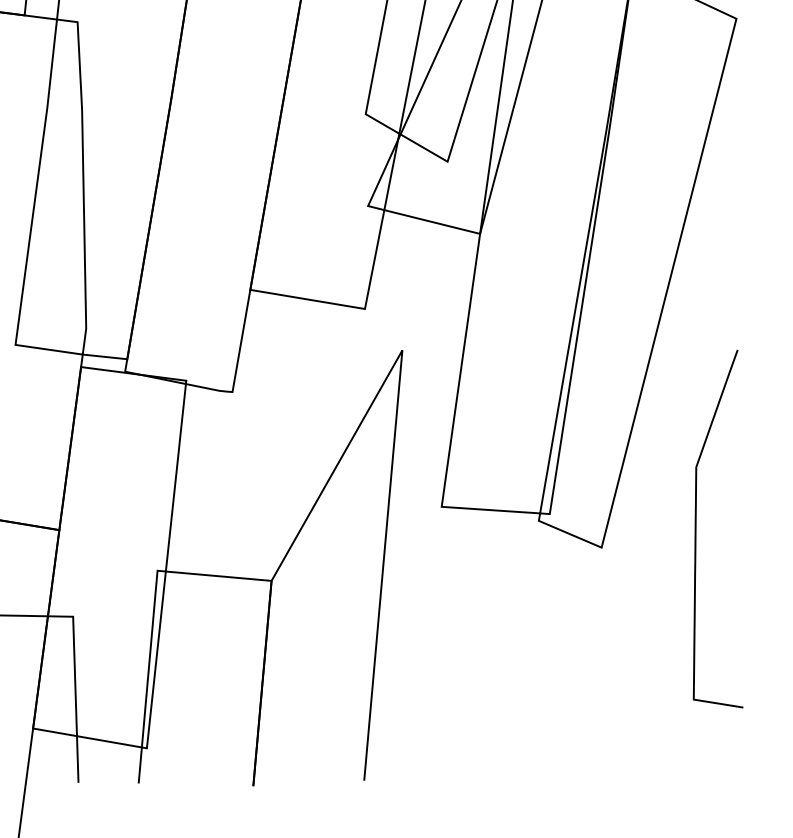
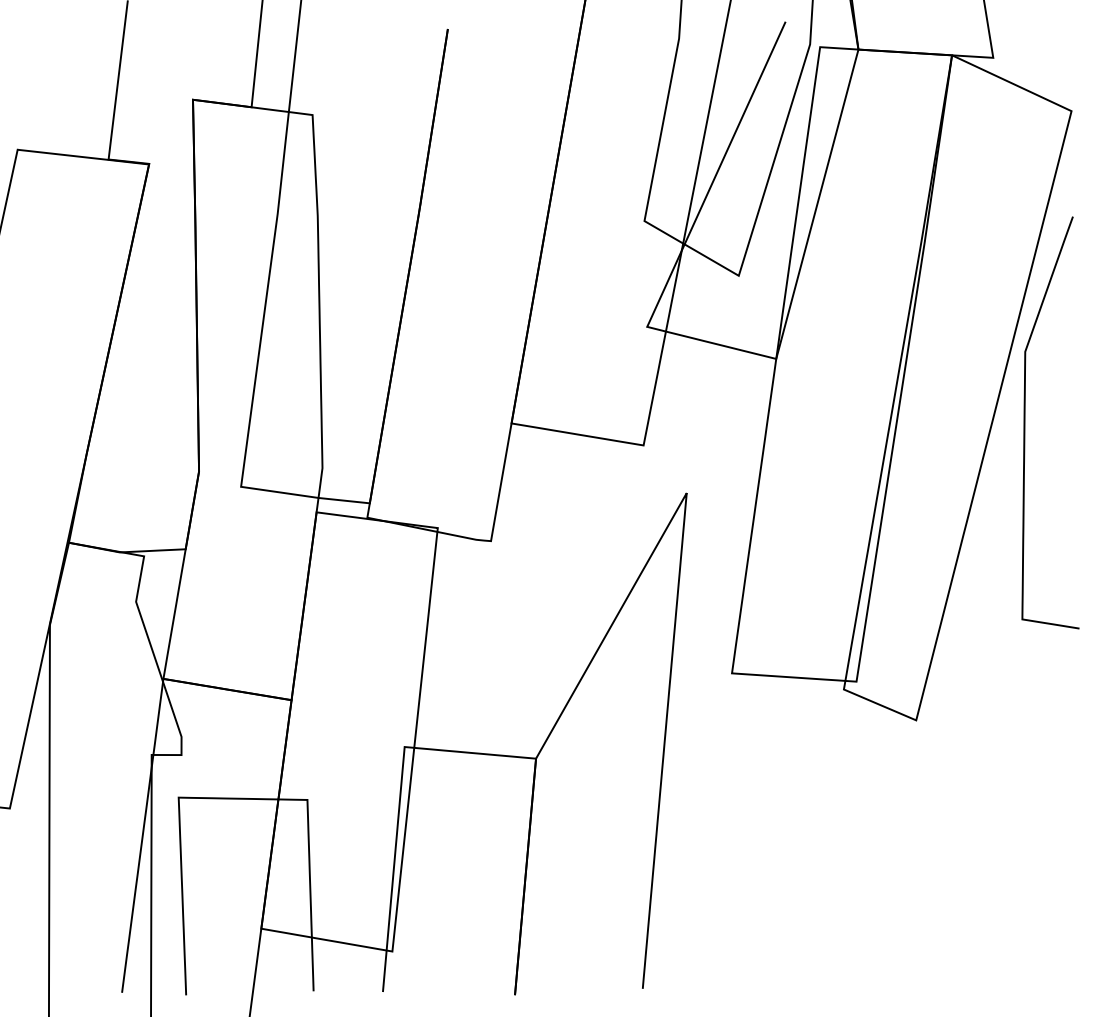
curve: (696, 528) -> (1025, 422), moved

